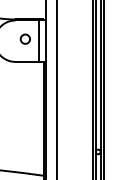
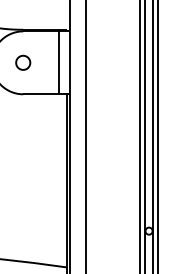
part: (24, 38) -> (21, 61), moved

